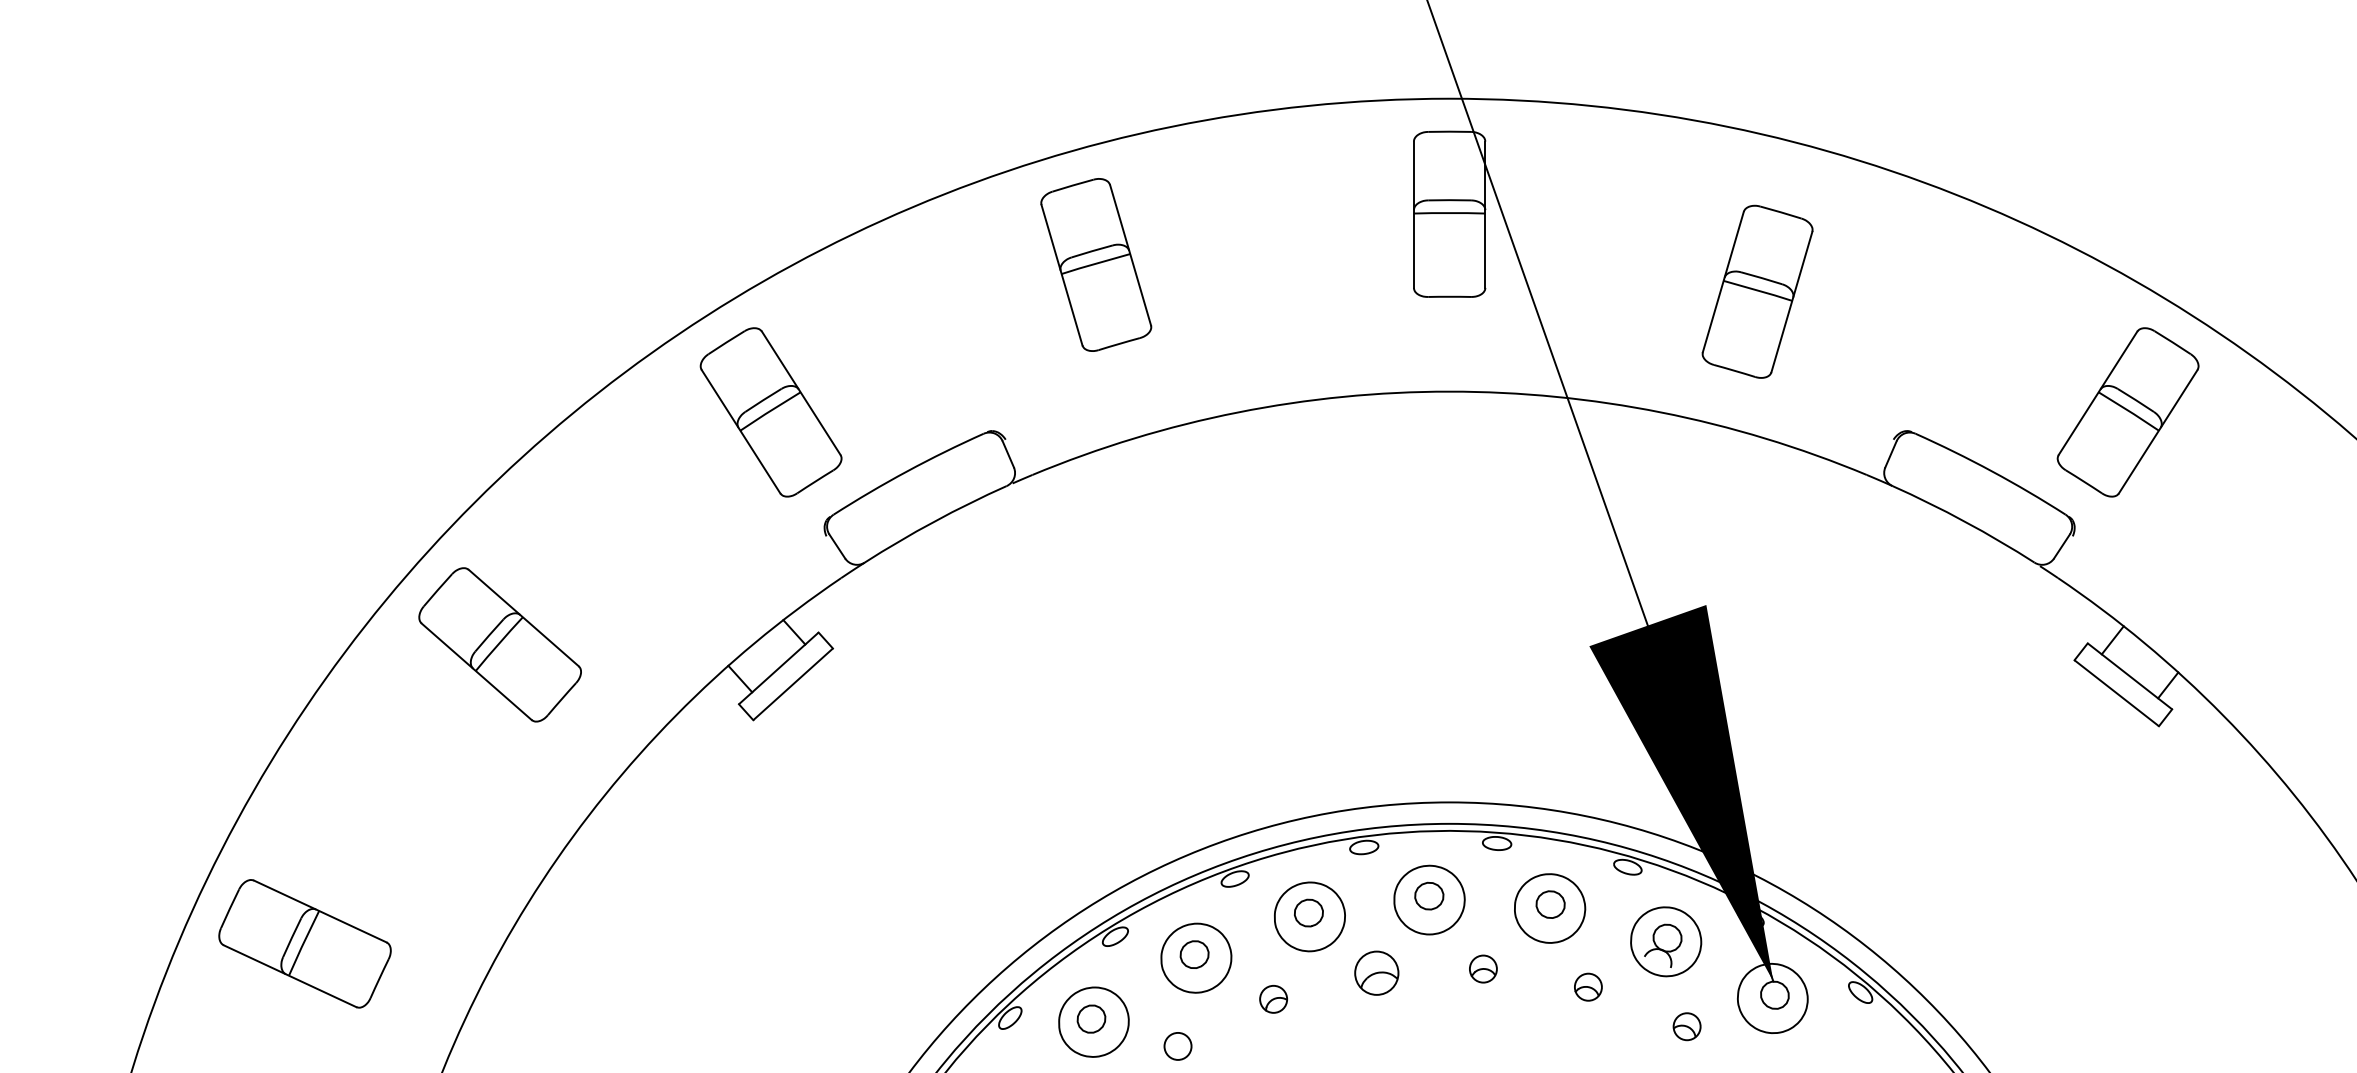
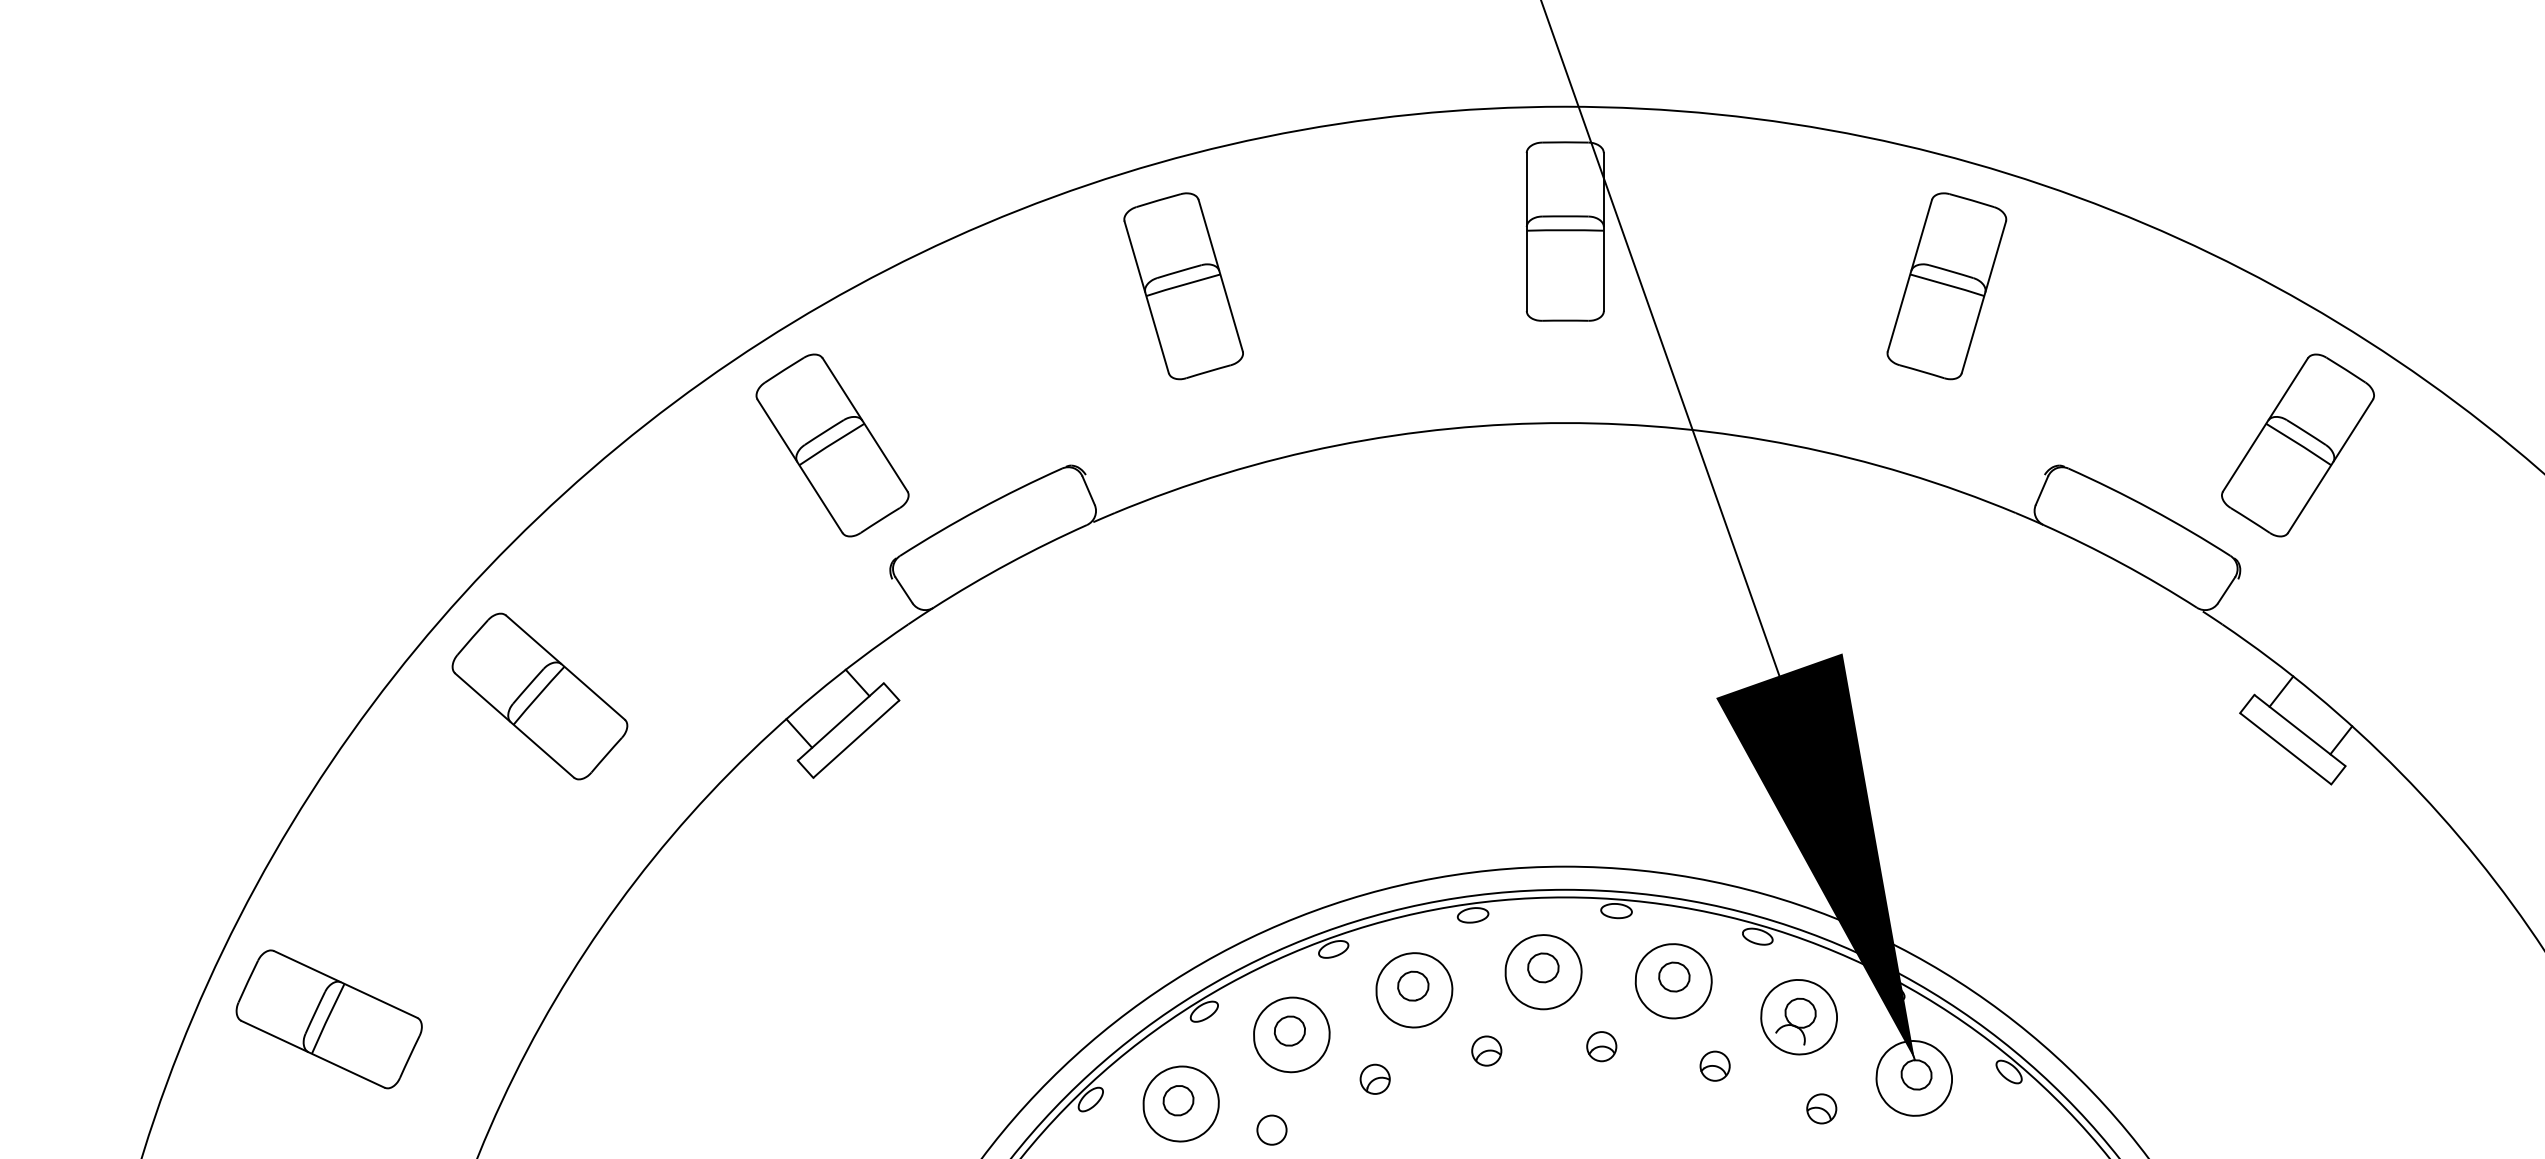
part: (1757, 292) -> (1946, 286), moved
part: (1376, 972) -> (1486, 1050), size x0.62

